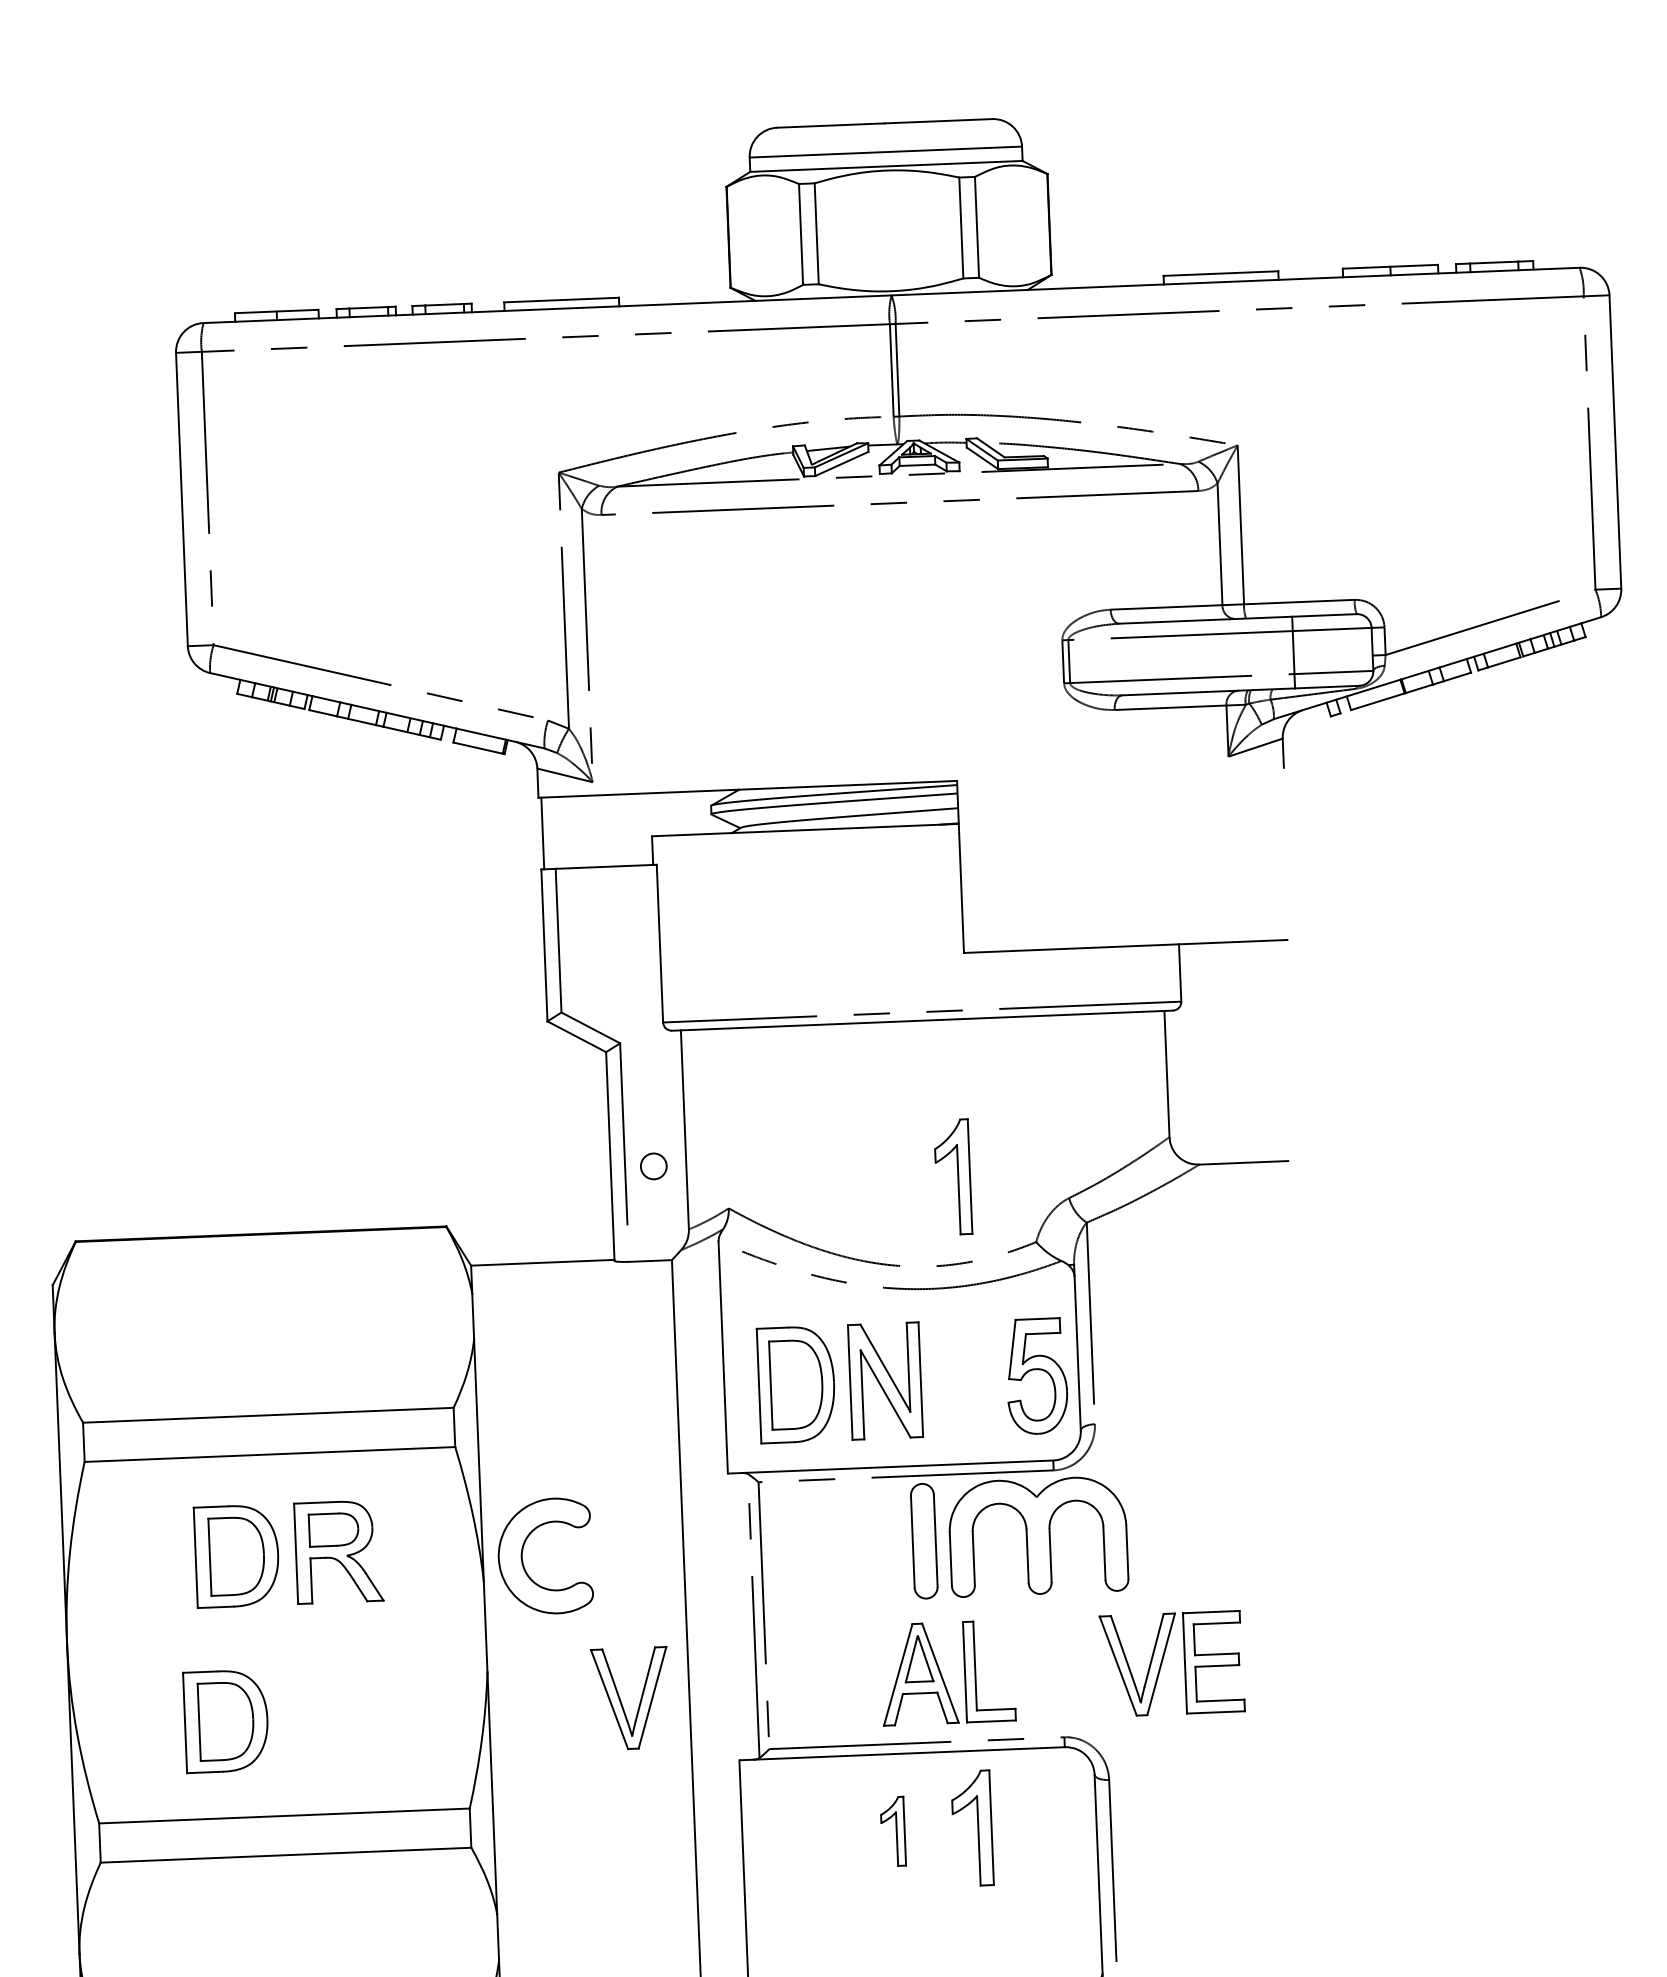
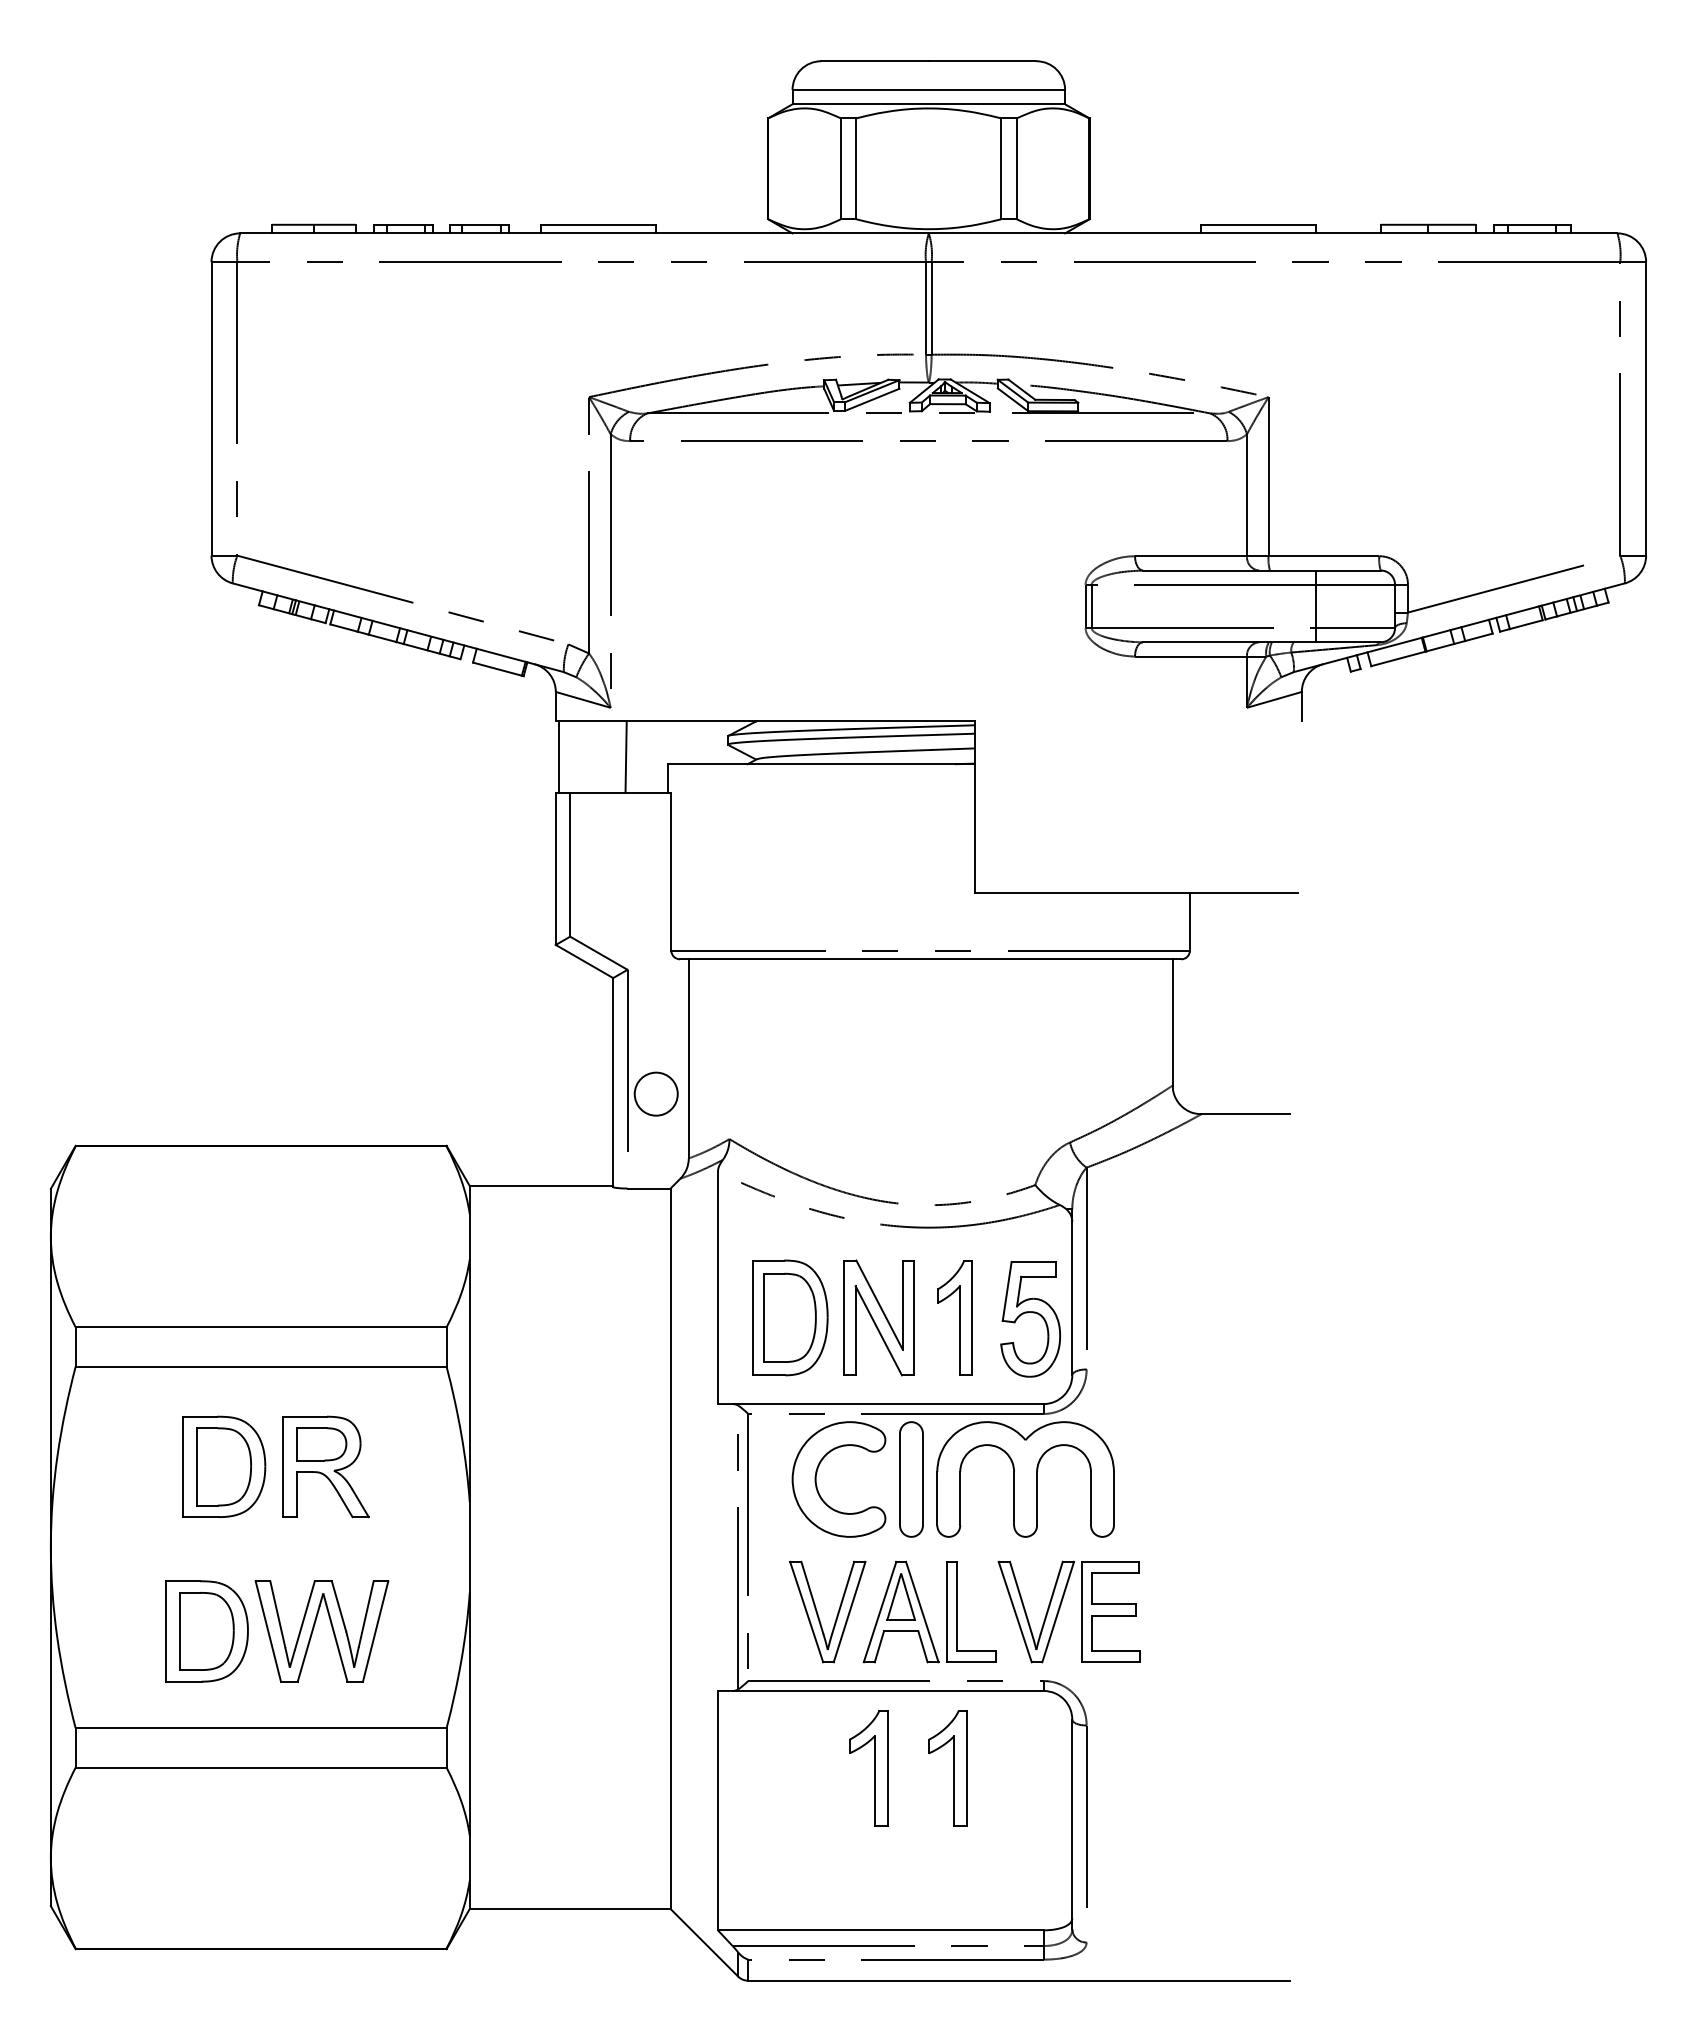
line: (609, 830) -> (625, 756), added
circle: (653, 1165) -> (655, 1093), size x1.67
part: (952, 1176) -> (954, 1317), moved
part: (523, 1551) -> (817, 1473), moved
part: (1163, 1660) -> (1060, 1608), moved
part: (621, 1700) -> (818, 1613), moved
part: (333, 1714) -> (314, 1628), added
part: (892, 1831) -> (868, 1768), size x1.67

